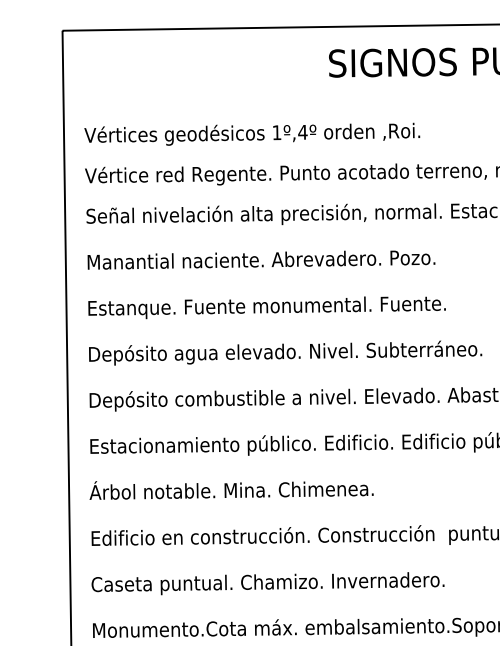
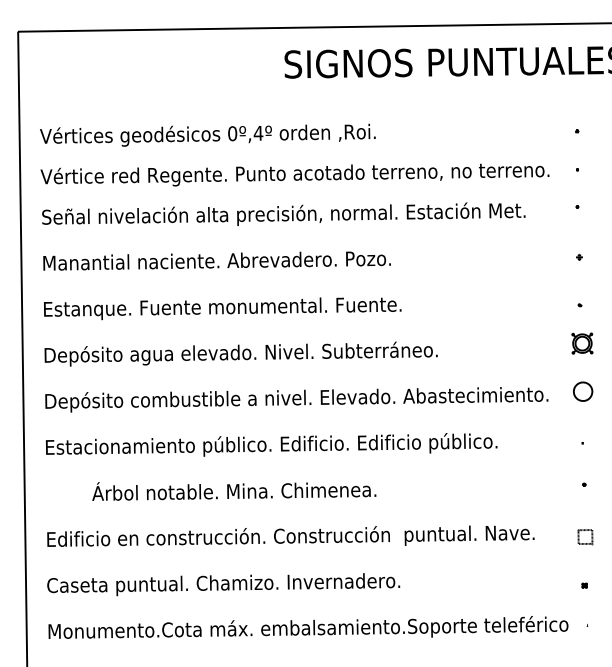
text: (276, 132) -> (232, 133), 1º,4º -> 0º,4º
text: (231, 490) -> (234, 491), moved

